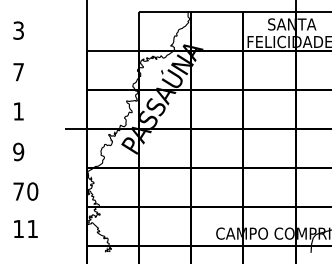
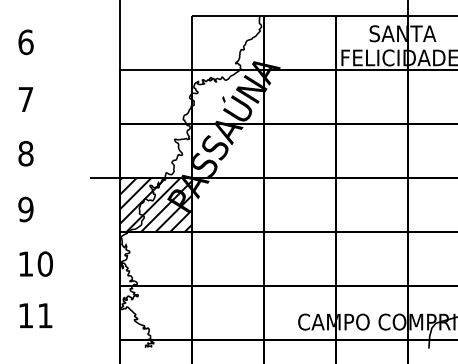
text: (18, 30) -> (25, 42), 3 -> 6
text: (18, 111) -> (25, 153), 1 -> 8
hatch: (112, 148) -> (155, 204), added
text: (18, 191) -> (25, 264), 70 -> 10

